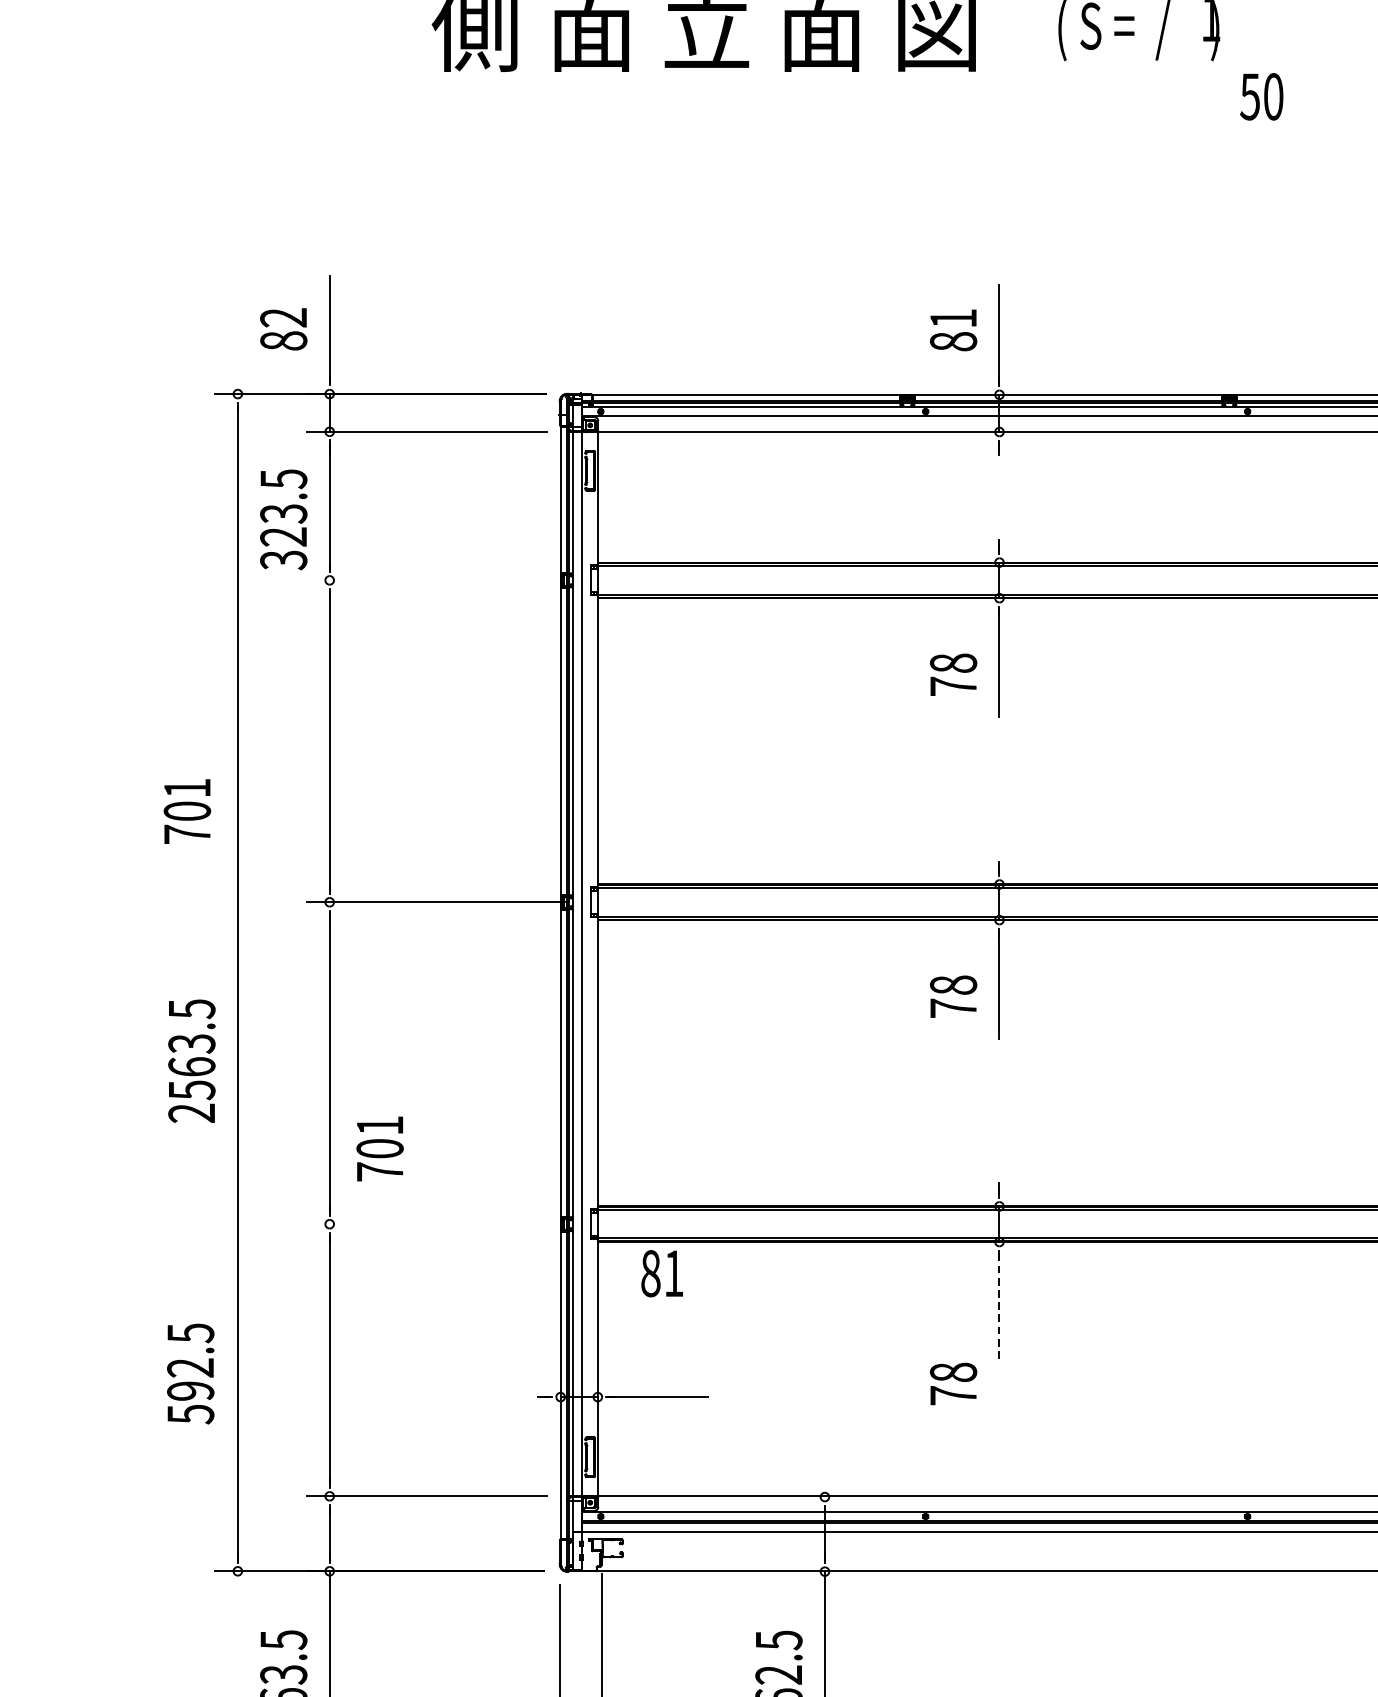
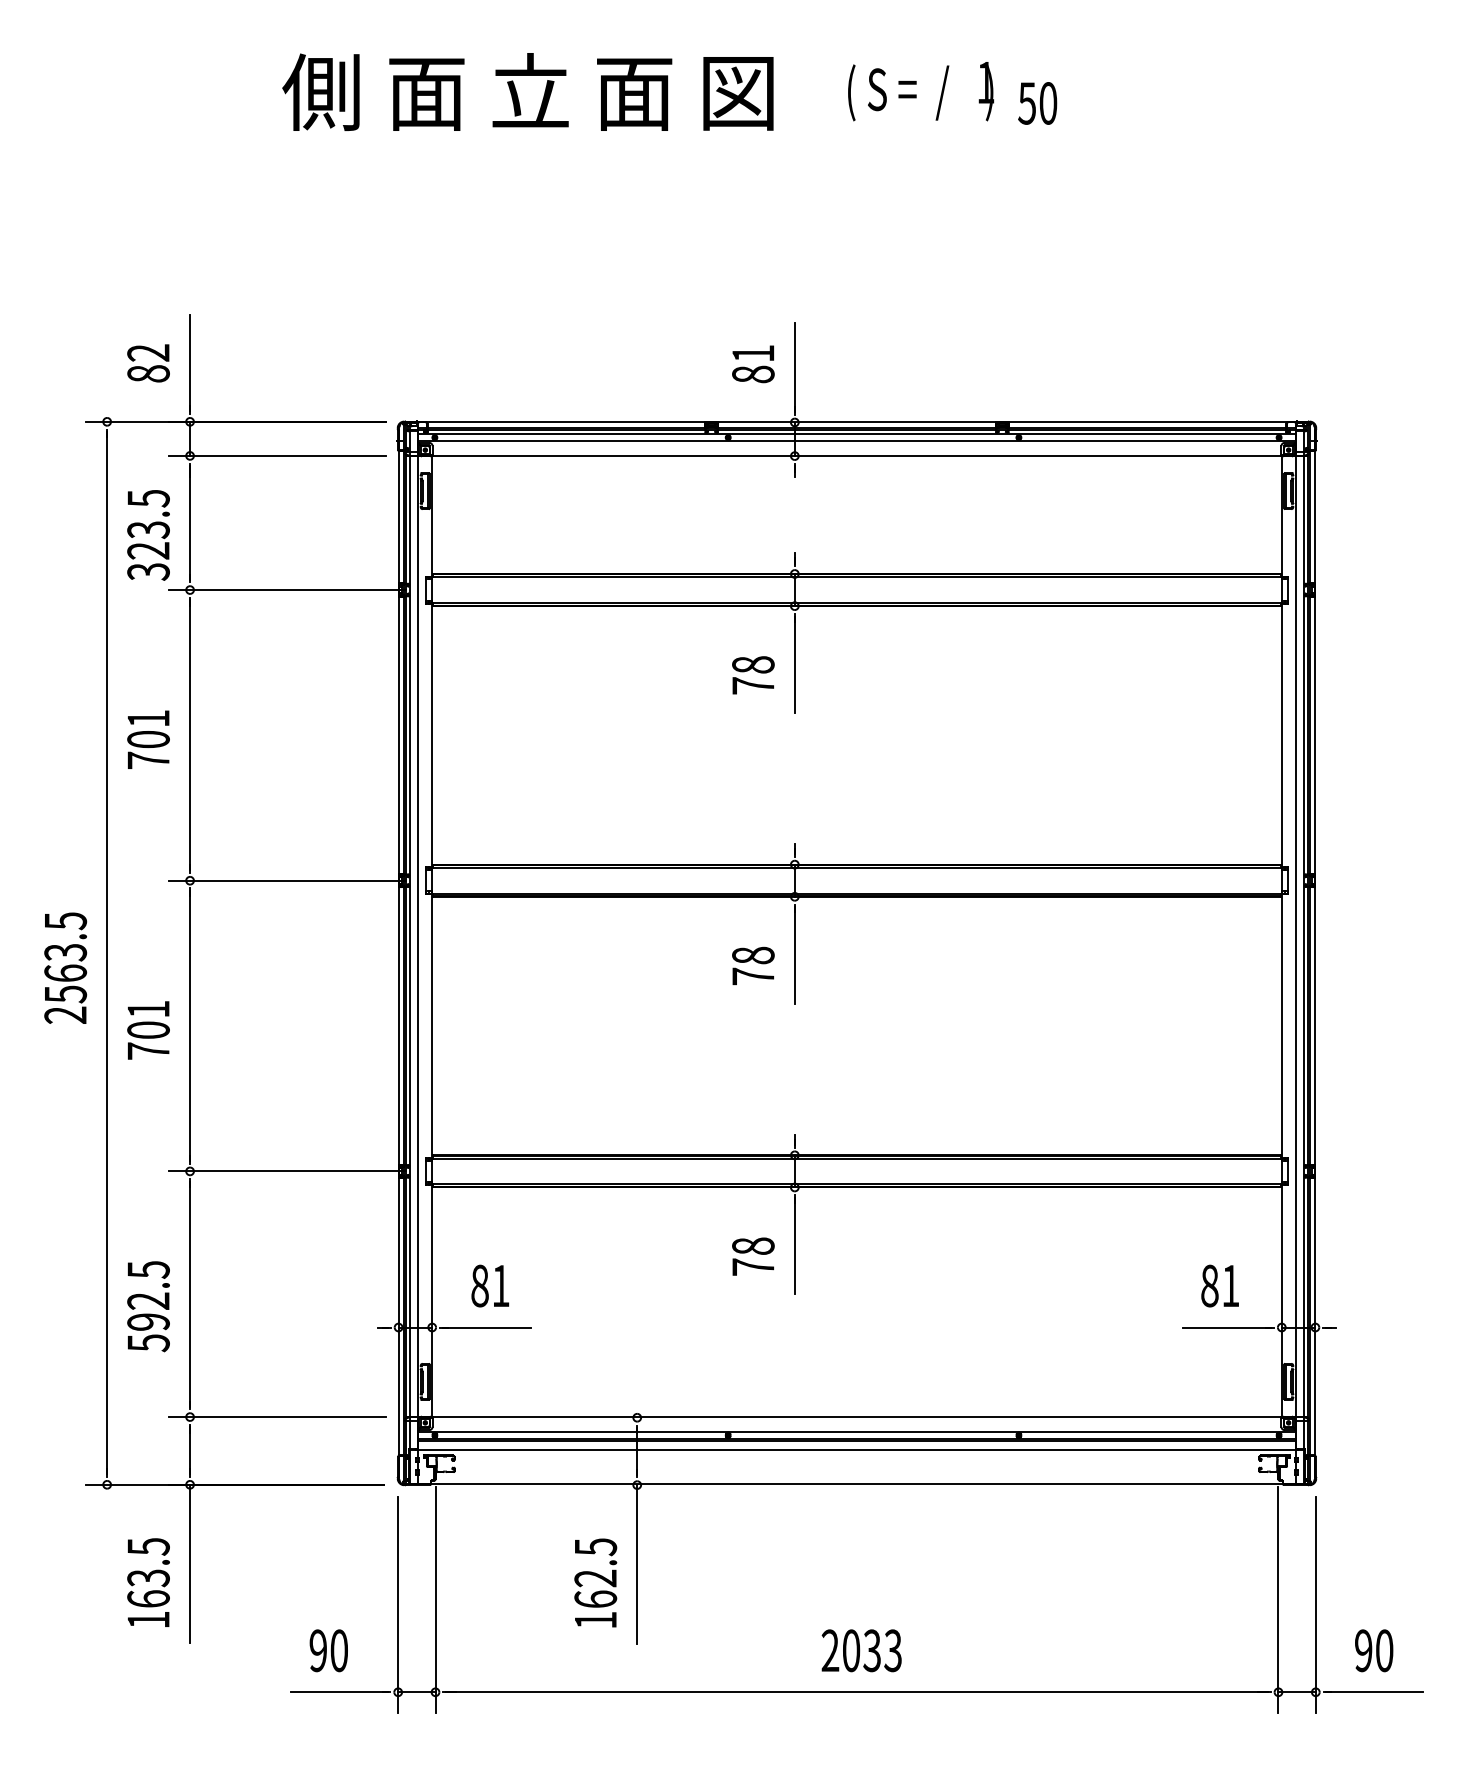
text: (1261, 96) -> (1037, 103), moved
line: (437, 580) -> (287, 590), added
text: (187, 811) -> (148, 739), moved
text: (191, 1060) -> (65, 967), moved
text: (380, 1149) -> (148, 1030), moved
line: (437, 1224) -> (287, 1171), added
text: (662, 1273) -> (490, 1285), moved
line: (999, 1307) -> (794, 1246), dashed -> solid
text: (190, 1373) -> (148, 1306), moved
text: (953, 1383) -> (753, 1256), moved

